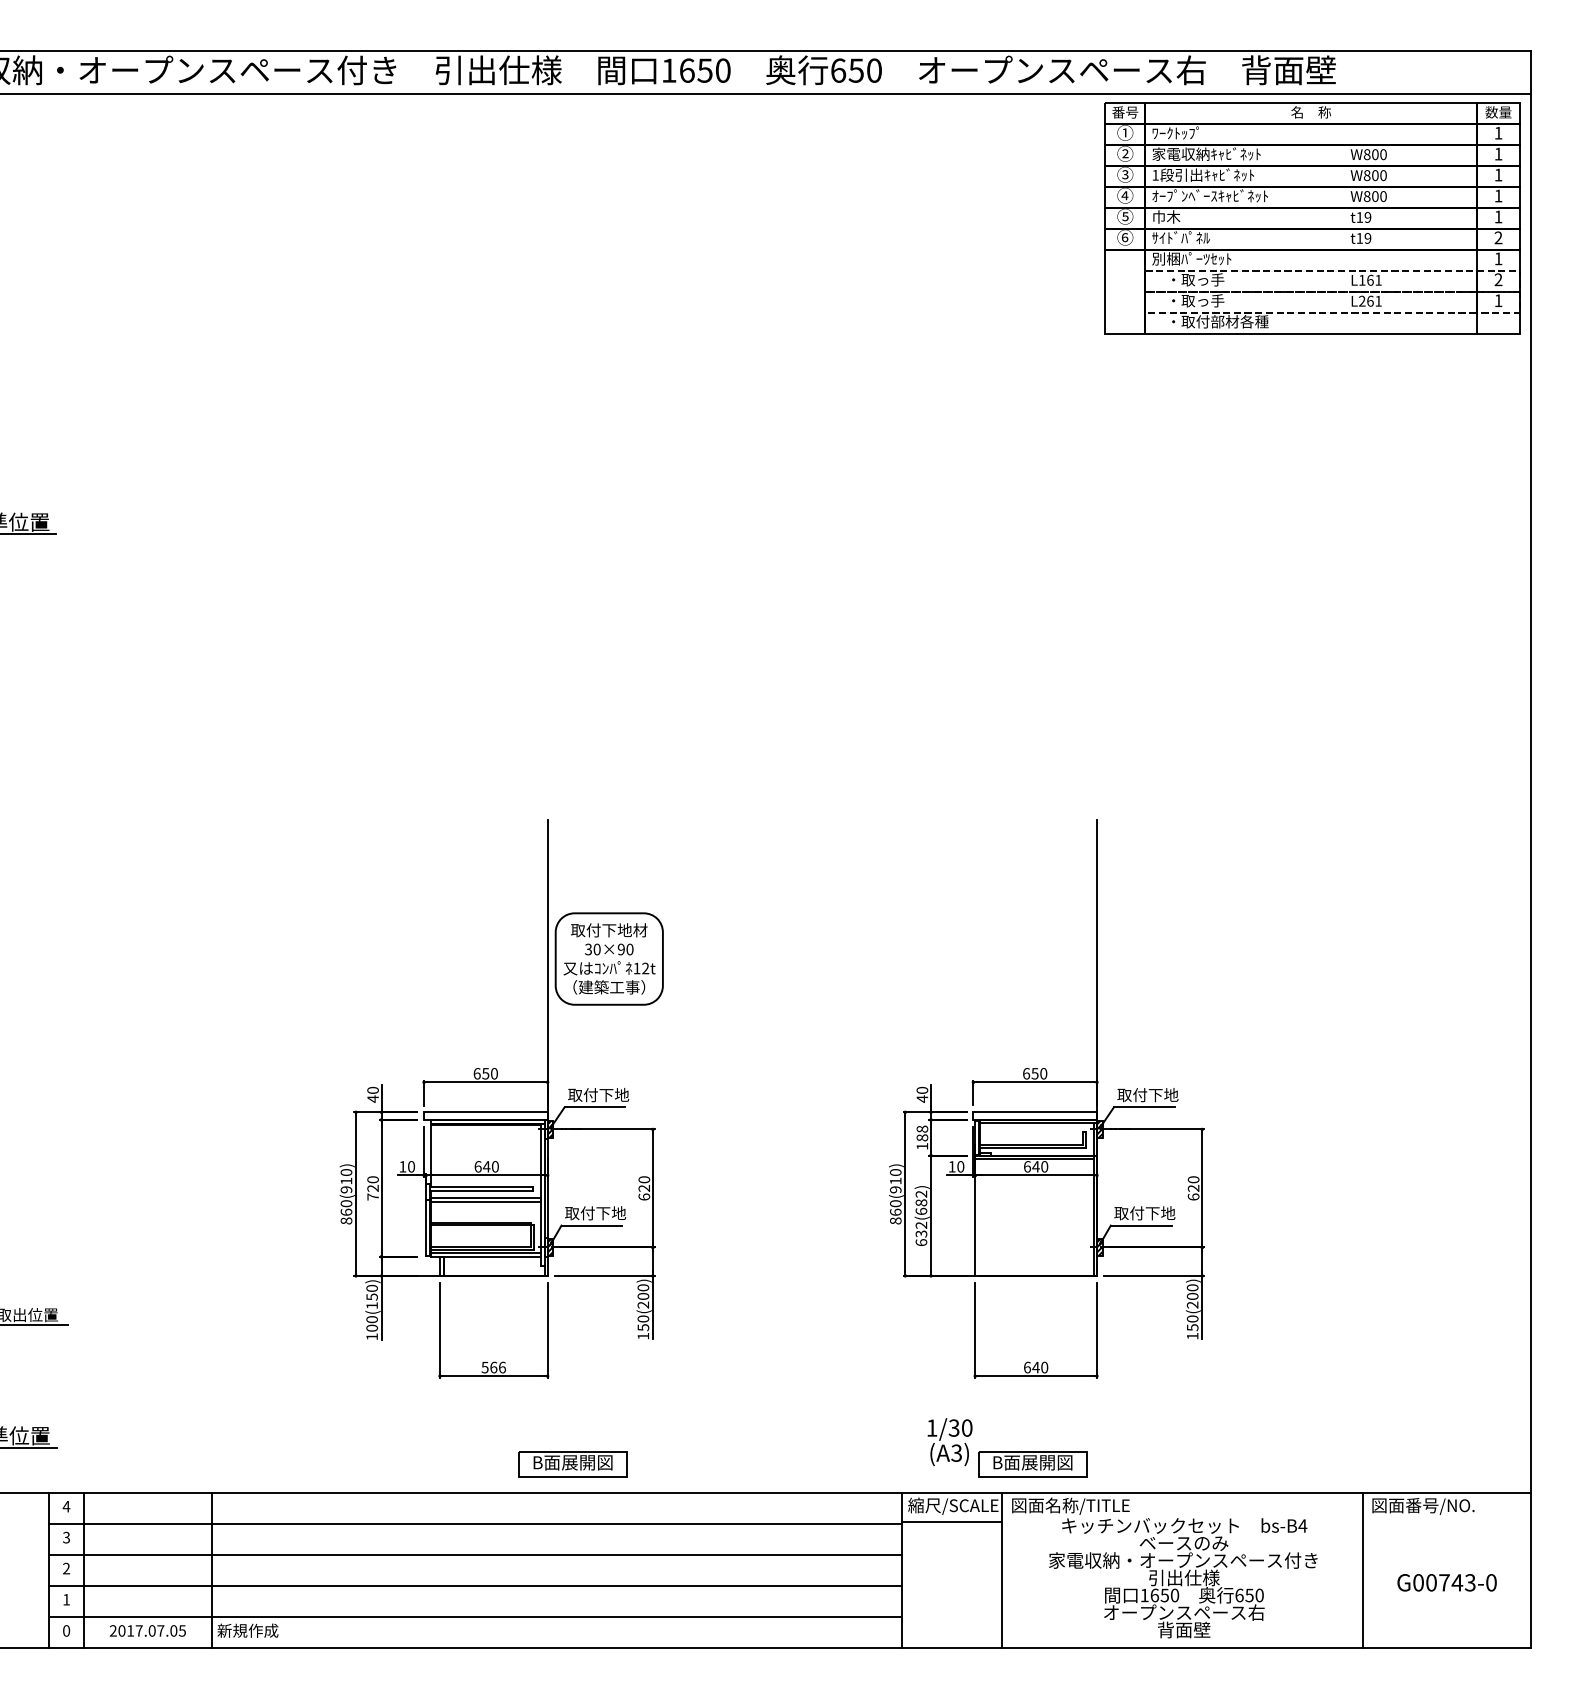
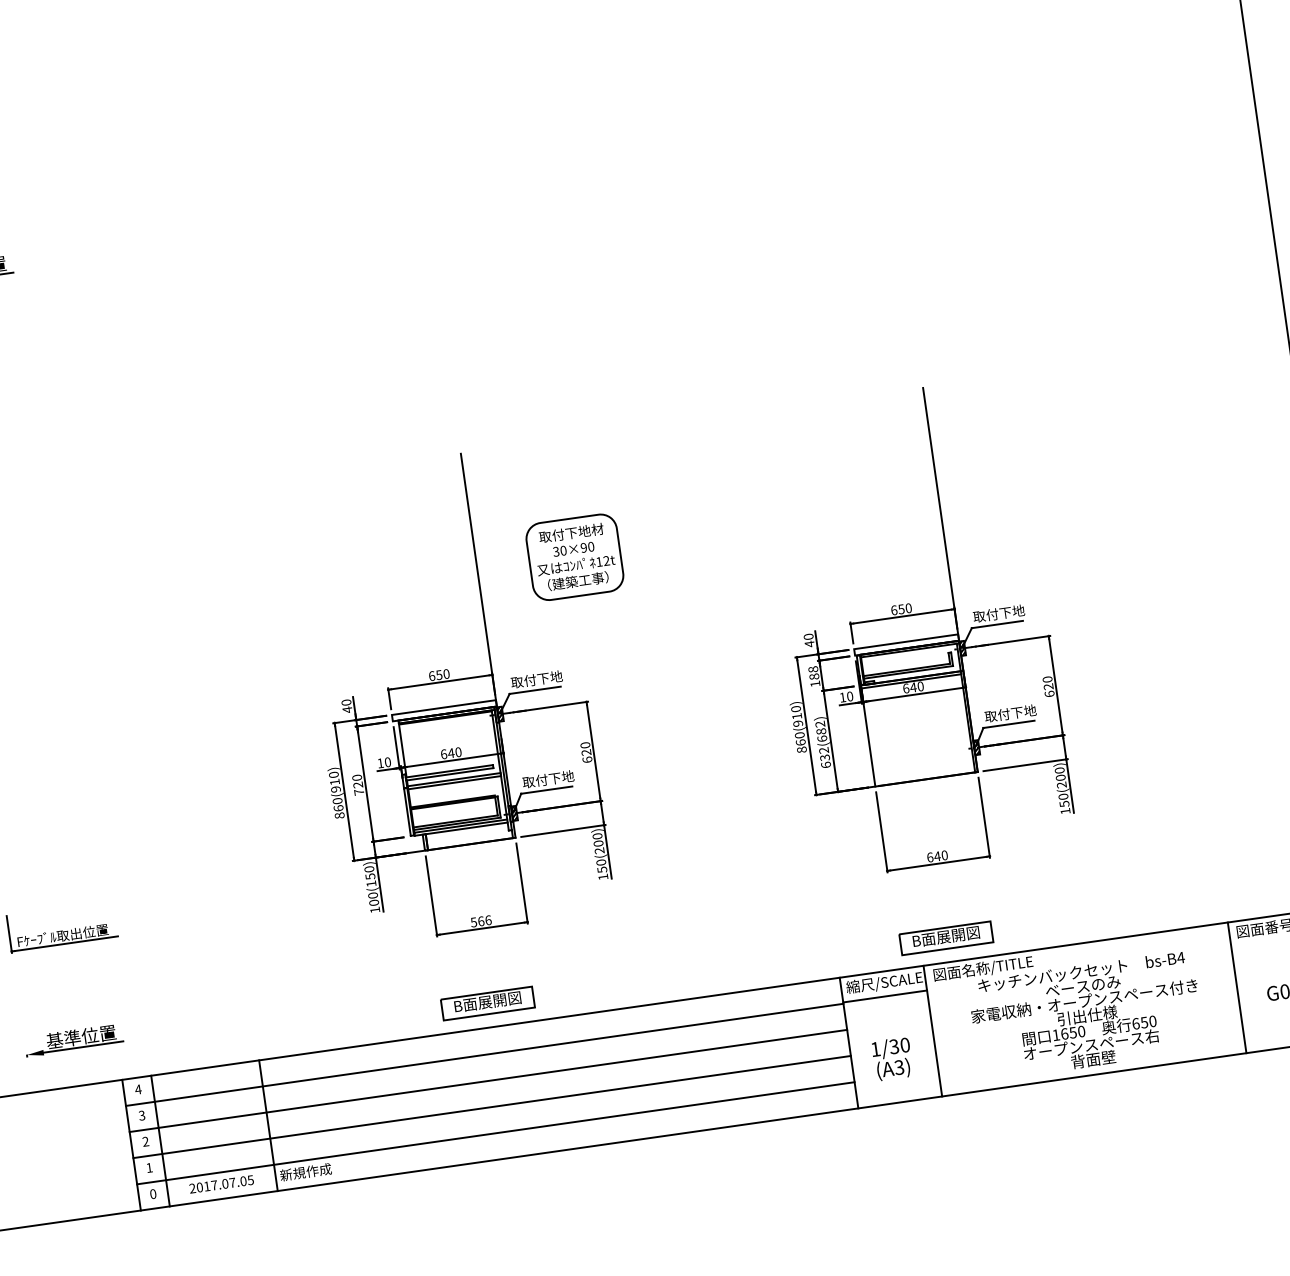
part: (608, 958) -> (574, 556), moved
text: (949, 1442) -> (892, 1059), moved
part: (572, 1464) -> (487, 1003), moved

